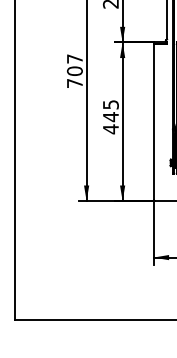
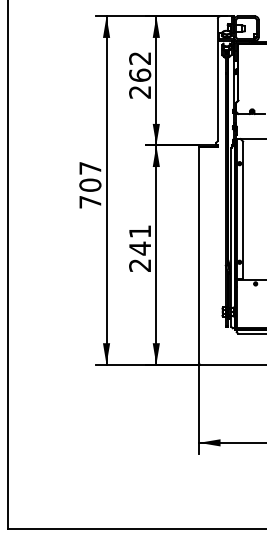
text: (111, 116) -> (140, 248), 445 -> 241

